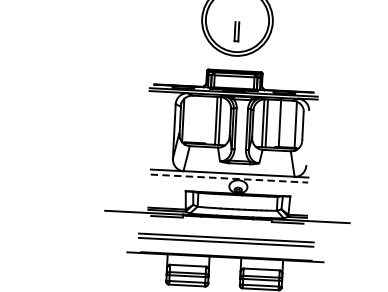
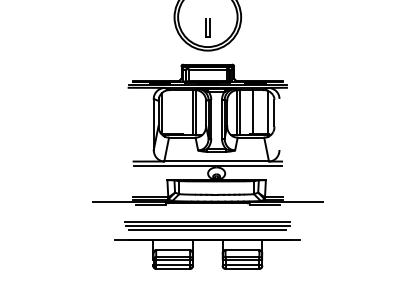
line: (230, 178) -> (208, 166), dashed -> solid
line: (225, 245) -> (207, 229), added

